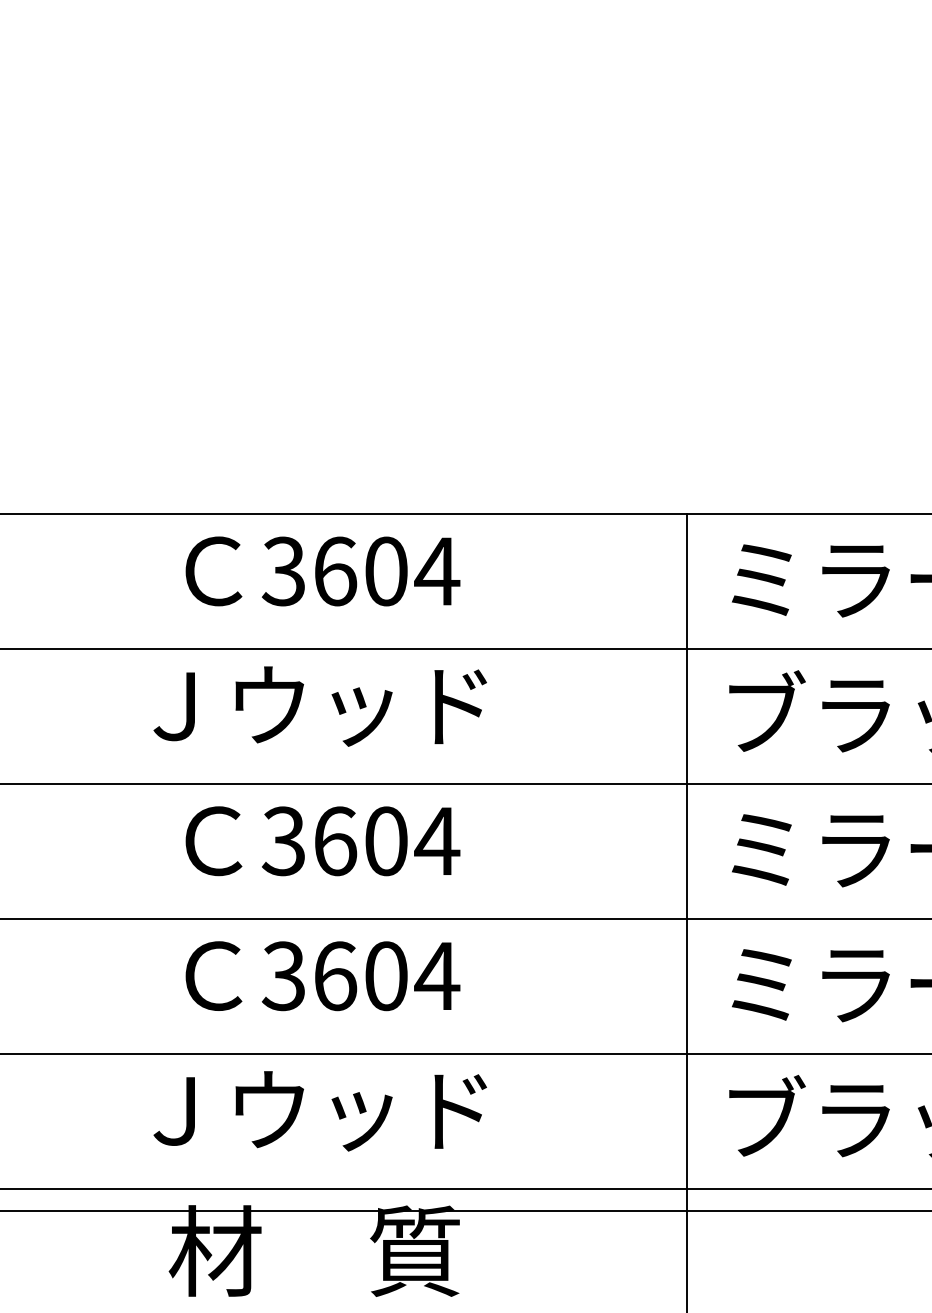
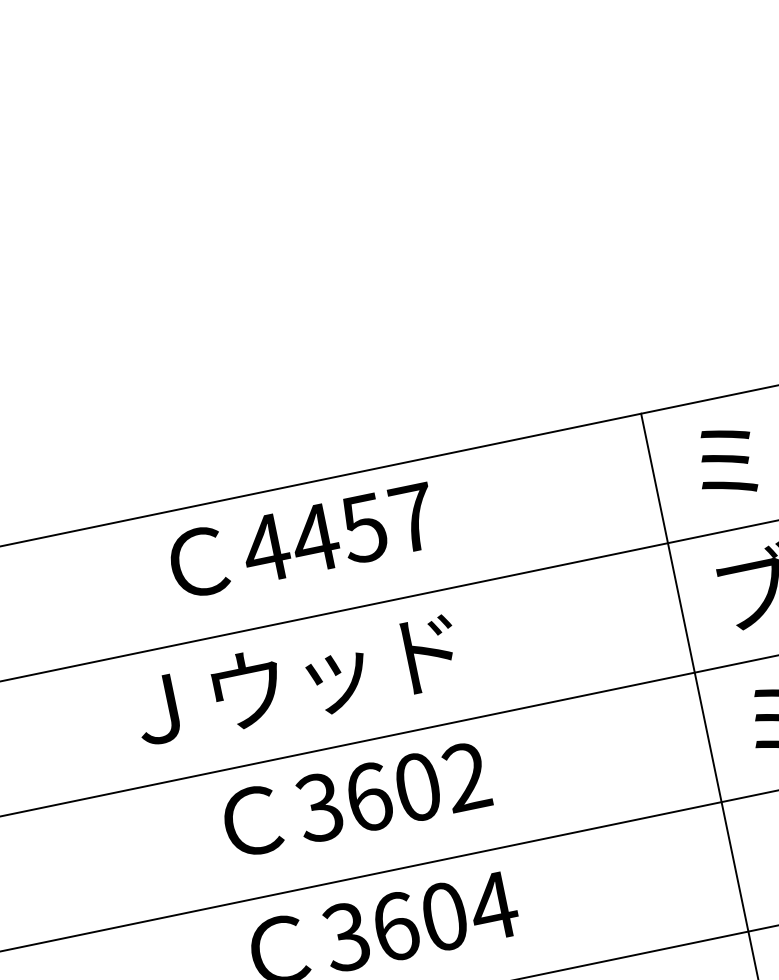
text: (360, 571) -> (339, 533), 3604 -> 4457
text: (319, 706) -> (296, 681), moved
text: (437, 840) -> (466, 776), 3604 -> 3602

